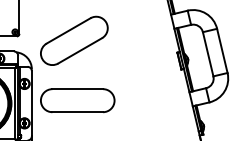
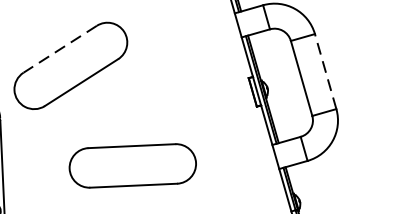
line: (68, 31) -> (60, 50), solid -> dashed
line: (222, 50) -> (325, 70), solid -> dashed
part: (77, 100) -> (132, 165), moved

